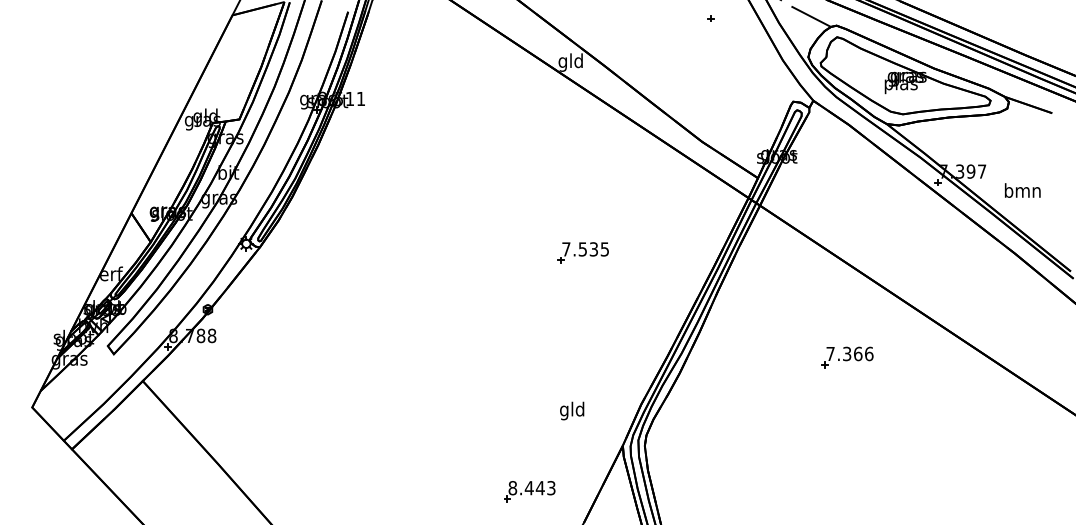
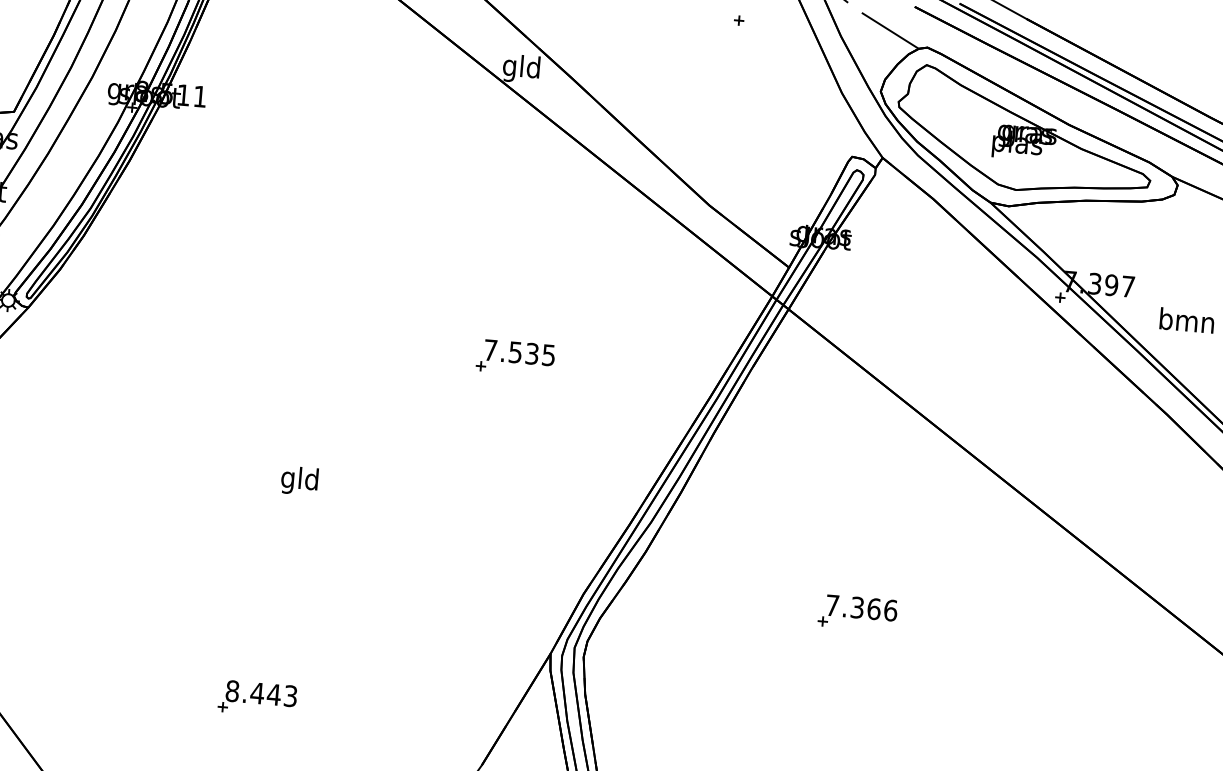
part: (847, 357) -> (857, 613), moved
text: (572, 410) -> (300, 480), moved
part: (529, 491) -> (257, 698), moved

